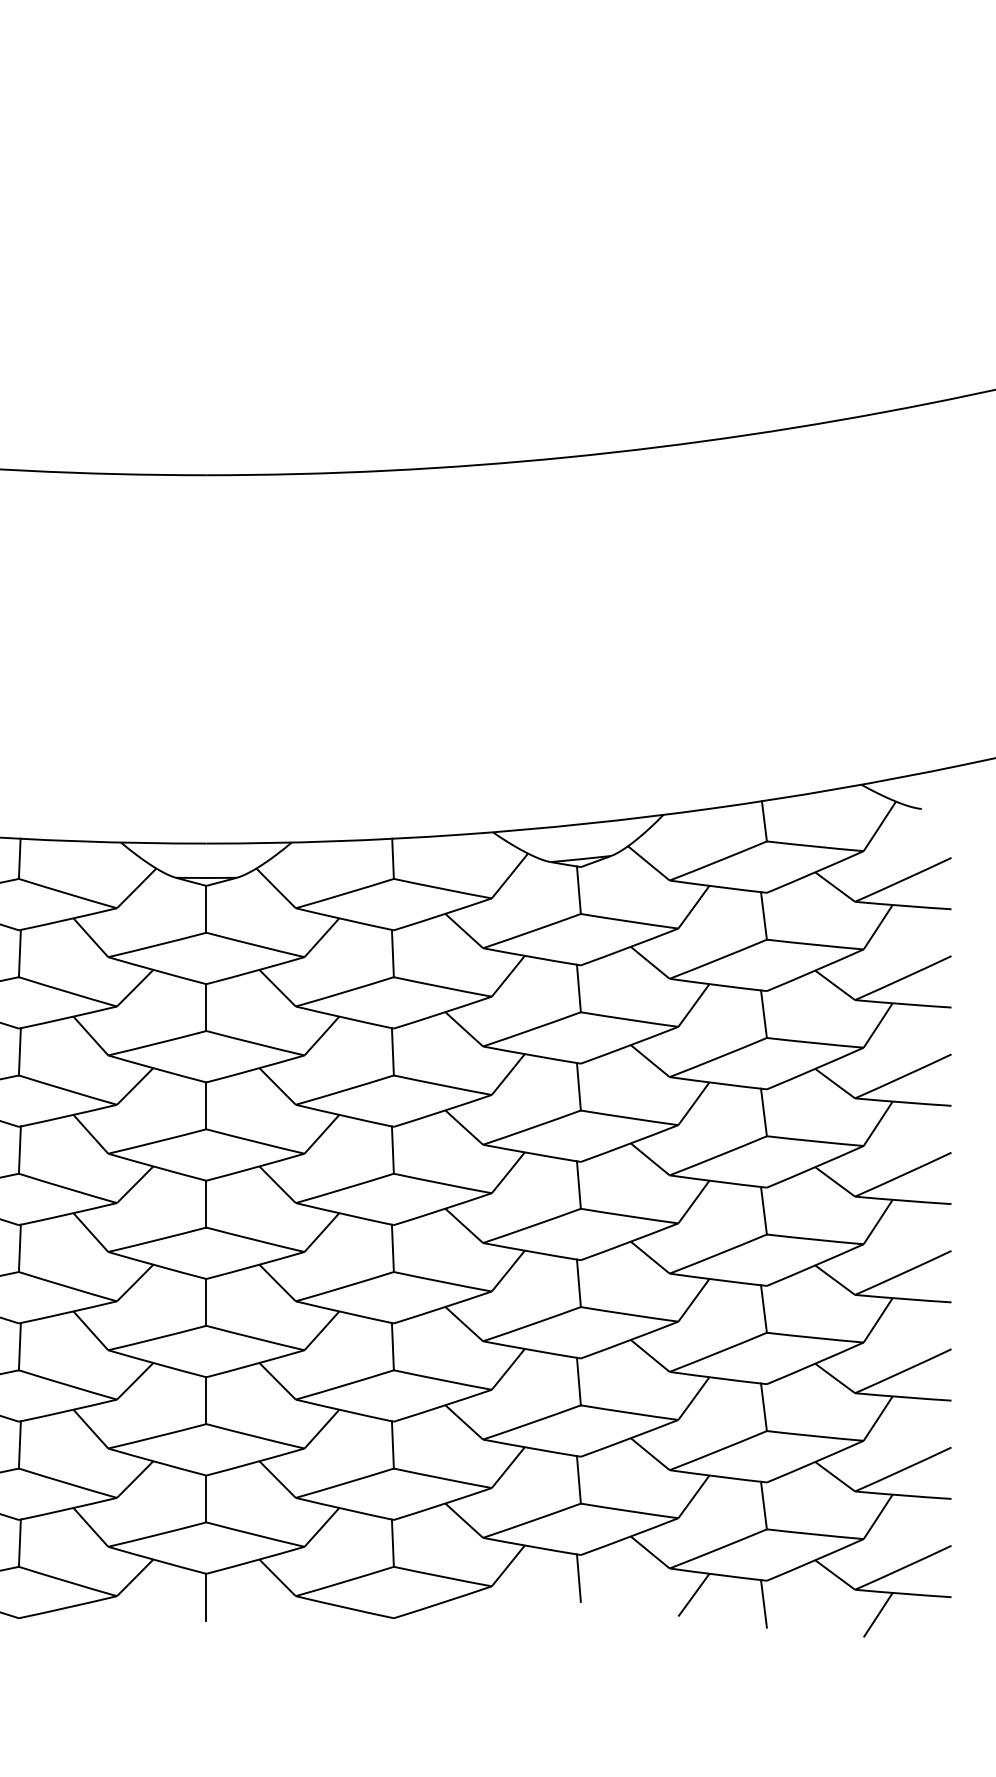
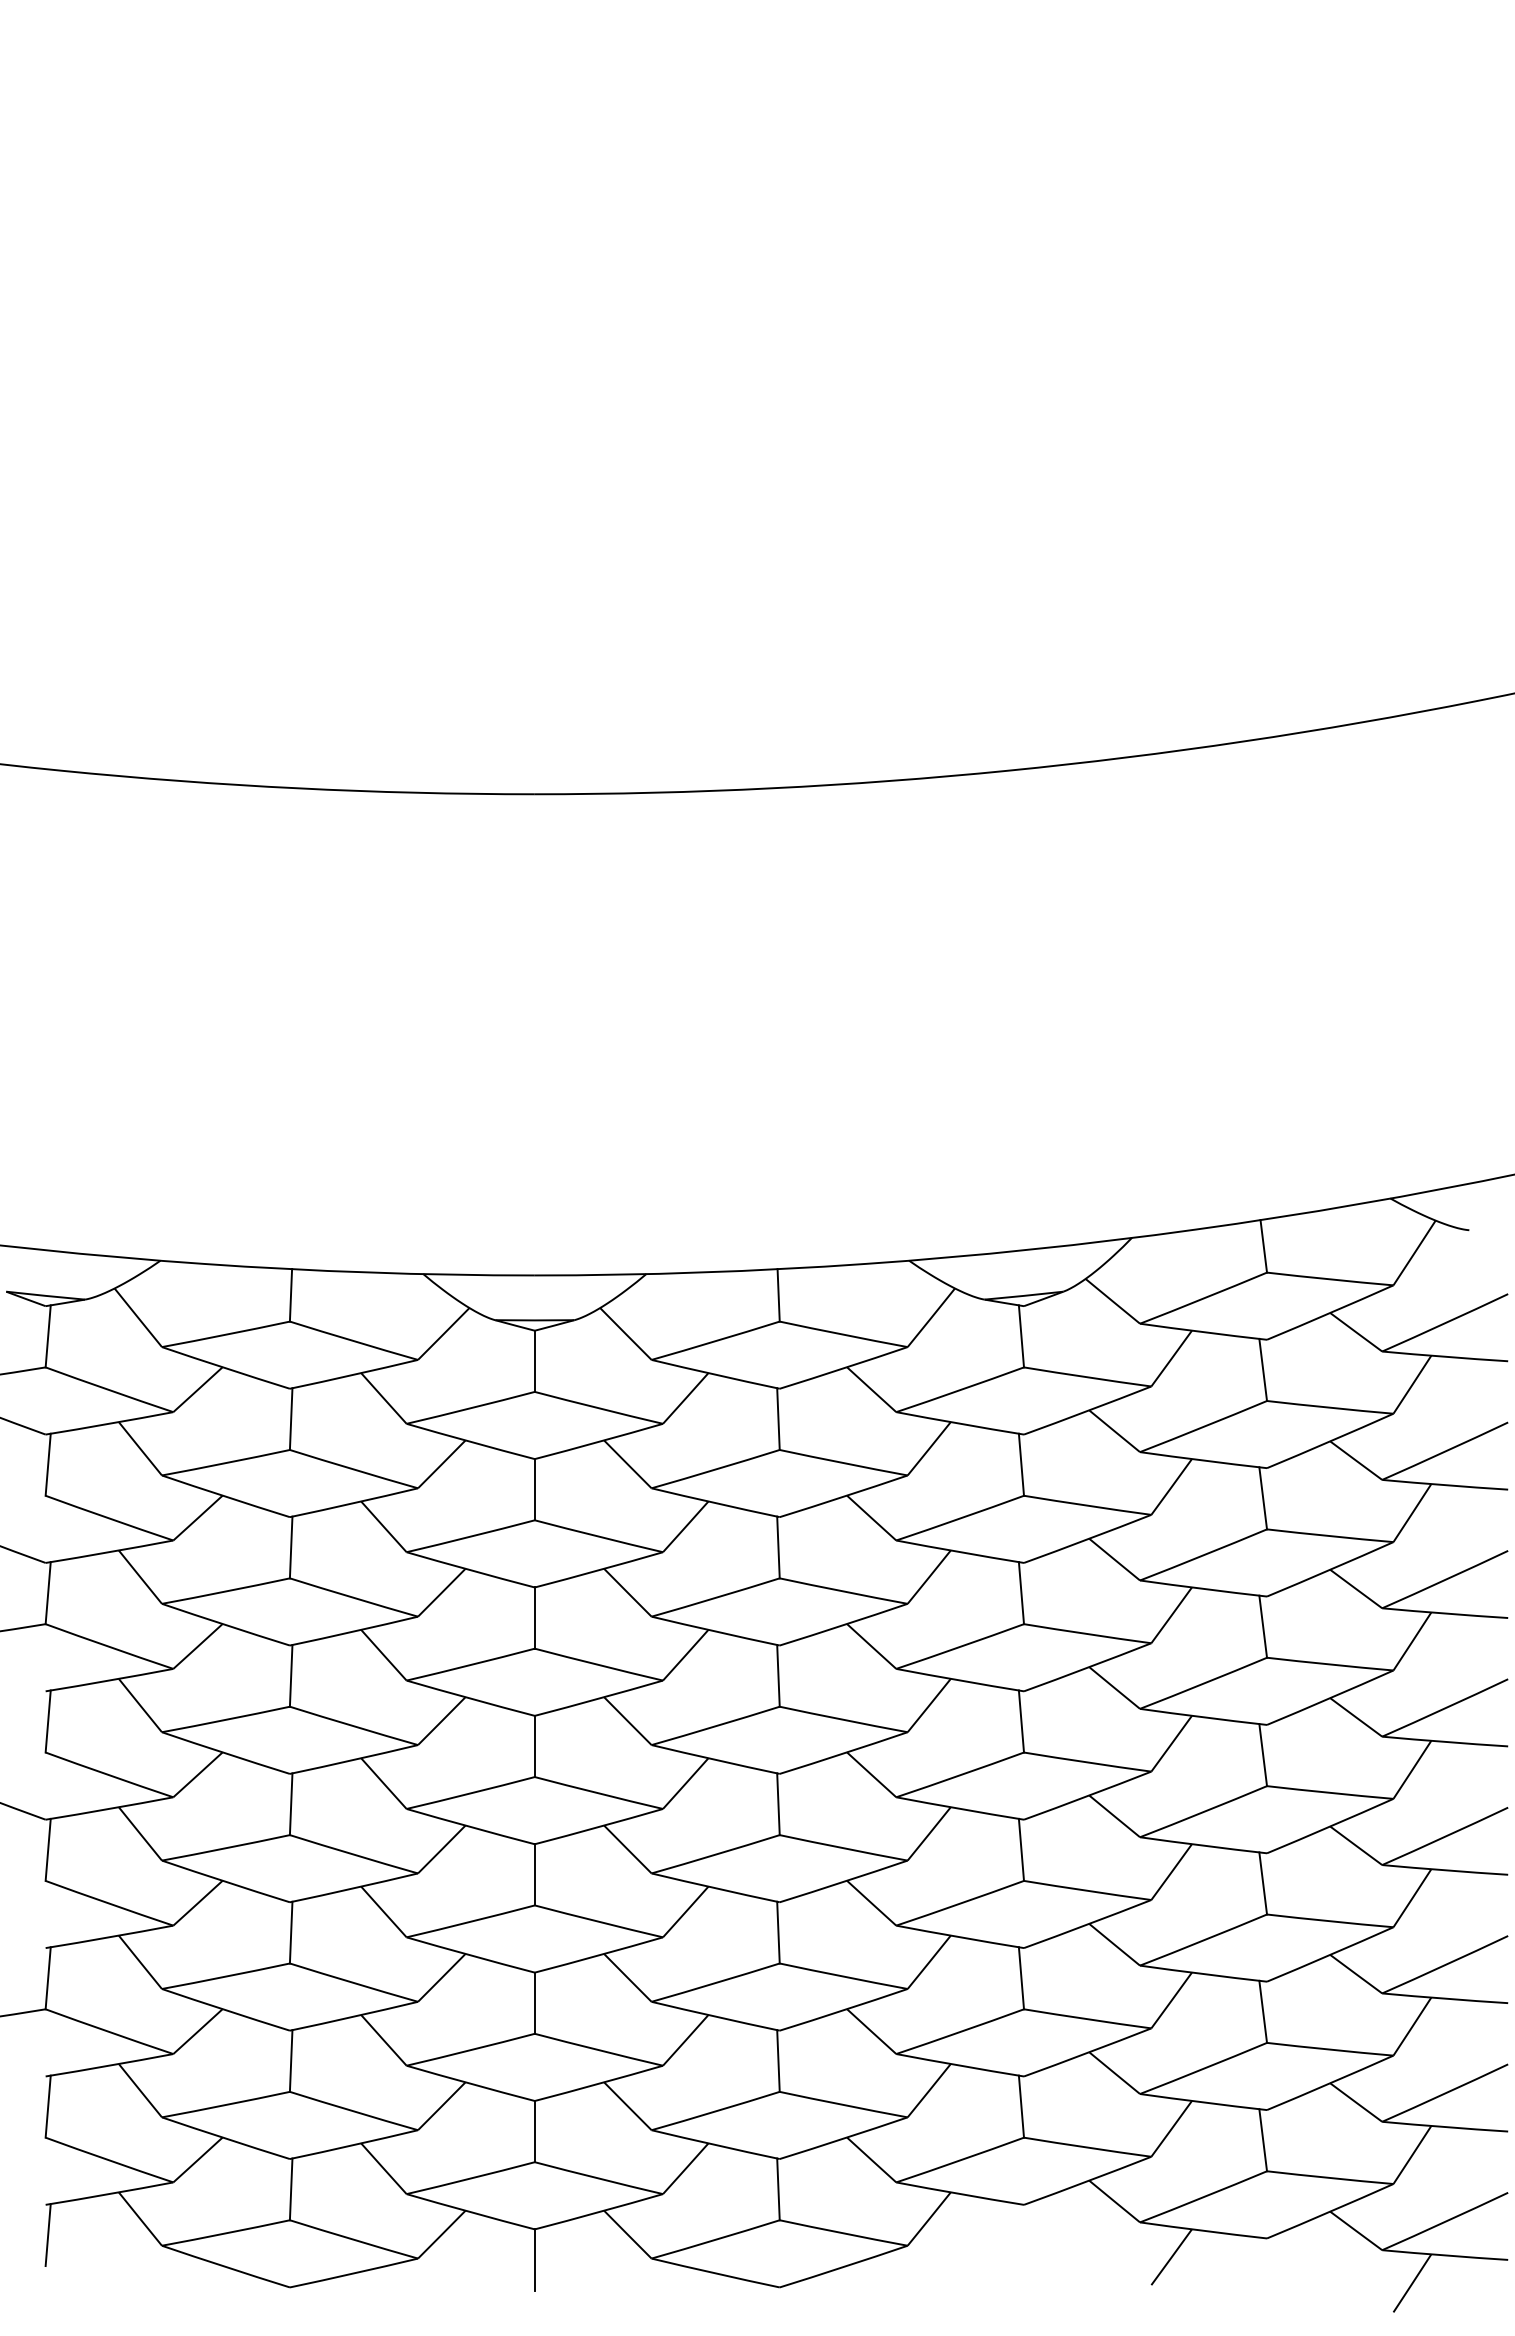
line: (578, 1578) -> (1021, 2235), removed
line: (764, 1603) -> (1263, 2268), removed

